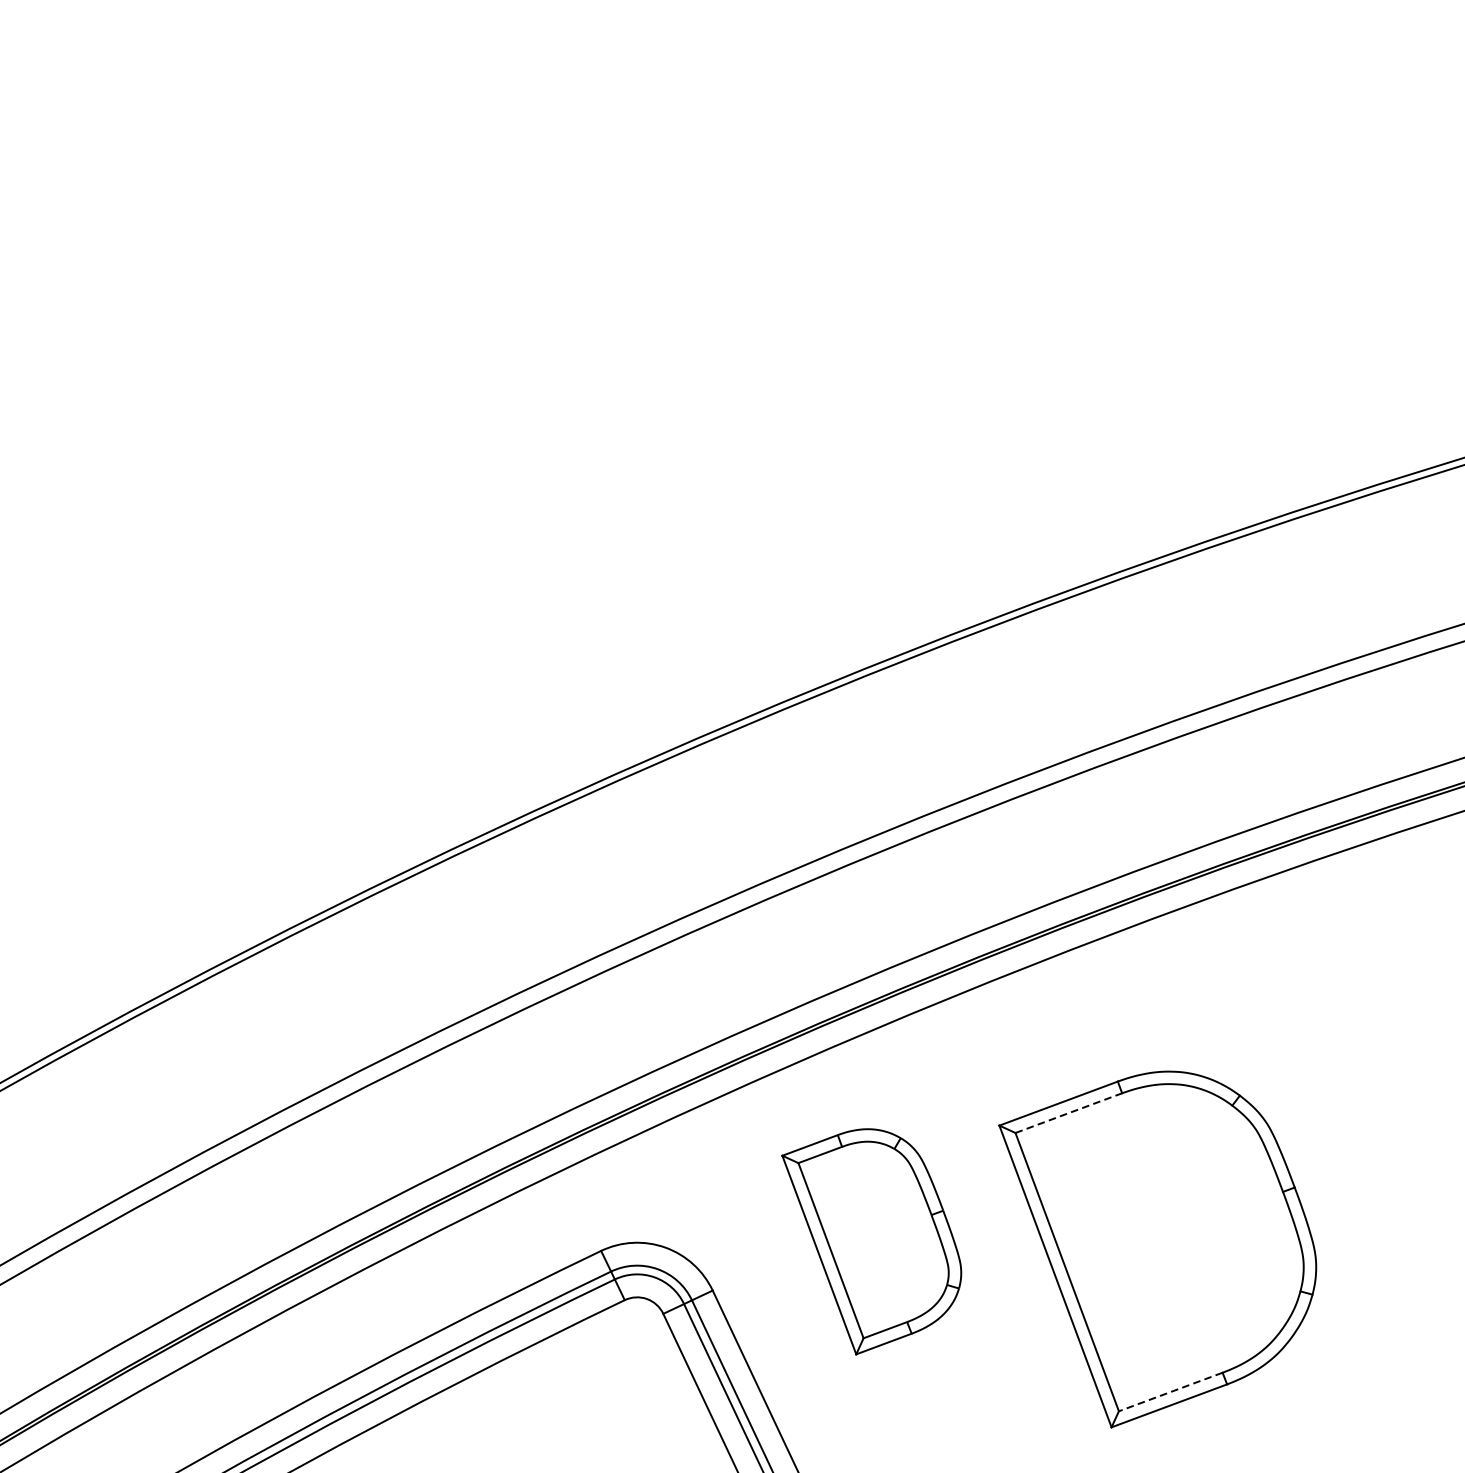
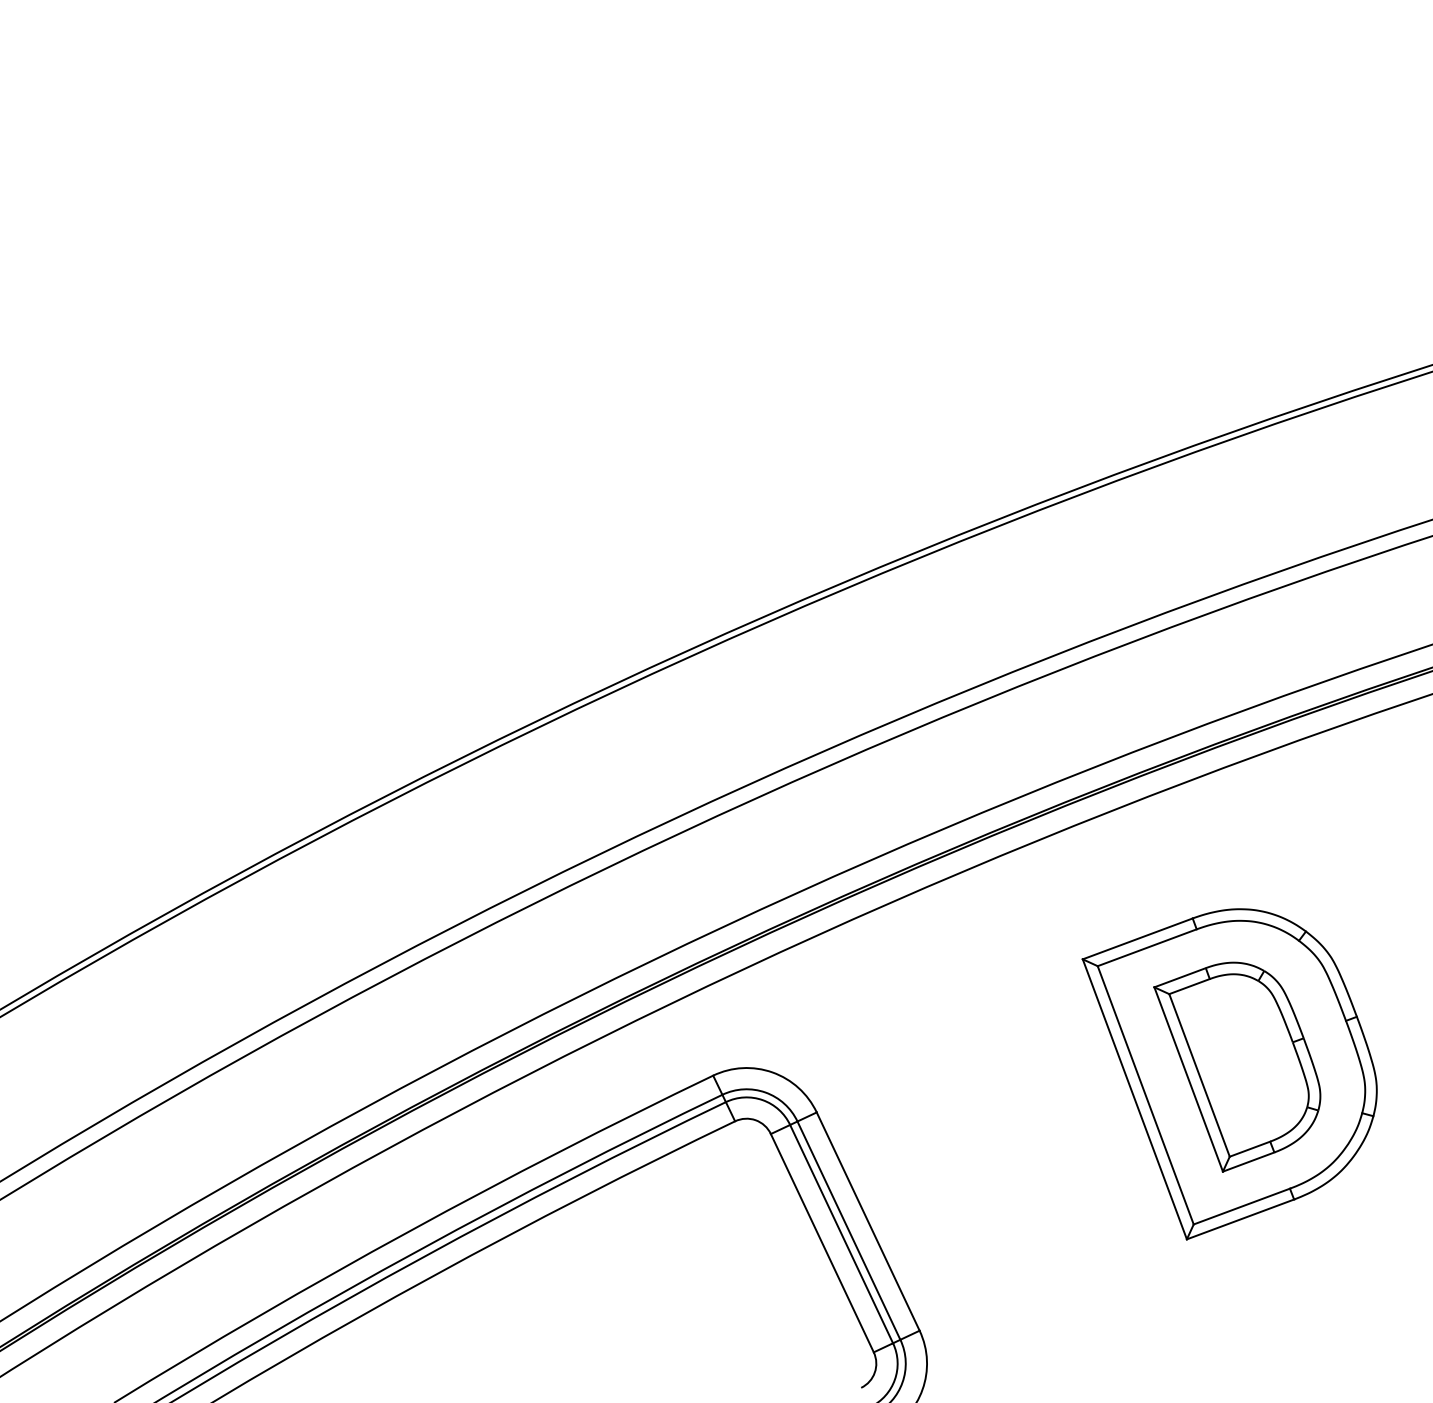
line: (1069, 1112) -> (1147, 947), dashed -> solid
part: (871, 1241) -> (1237, 1066), moved
line: (1170, 1391) -> (1241, 1206), dashed -> solid

